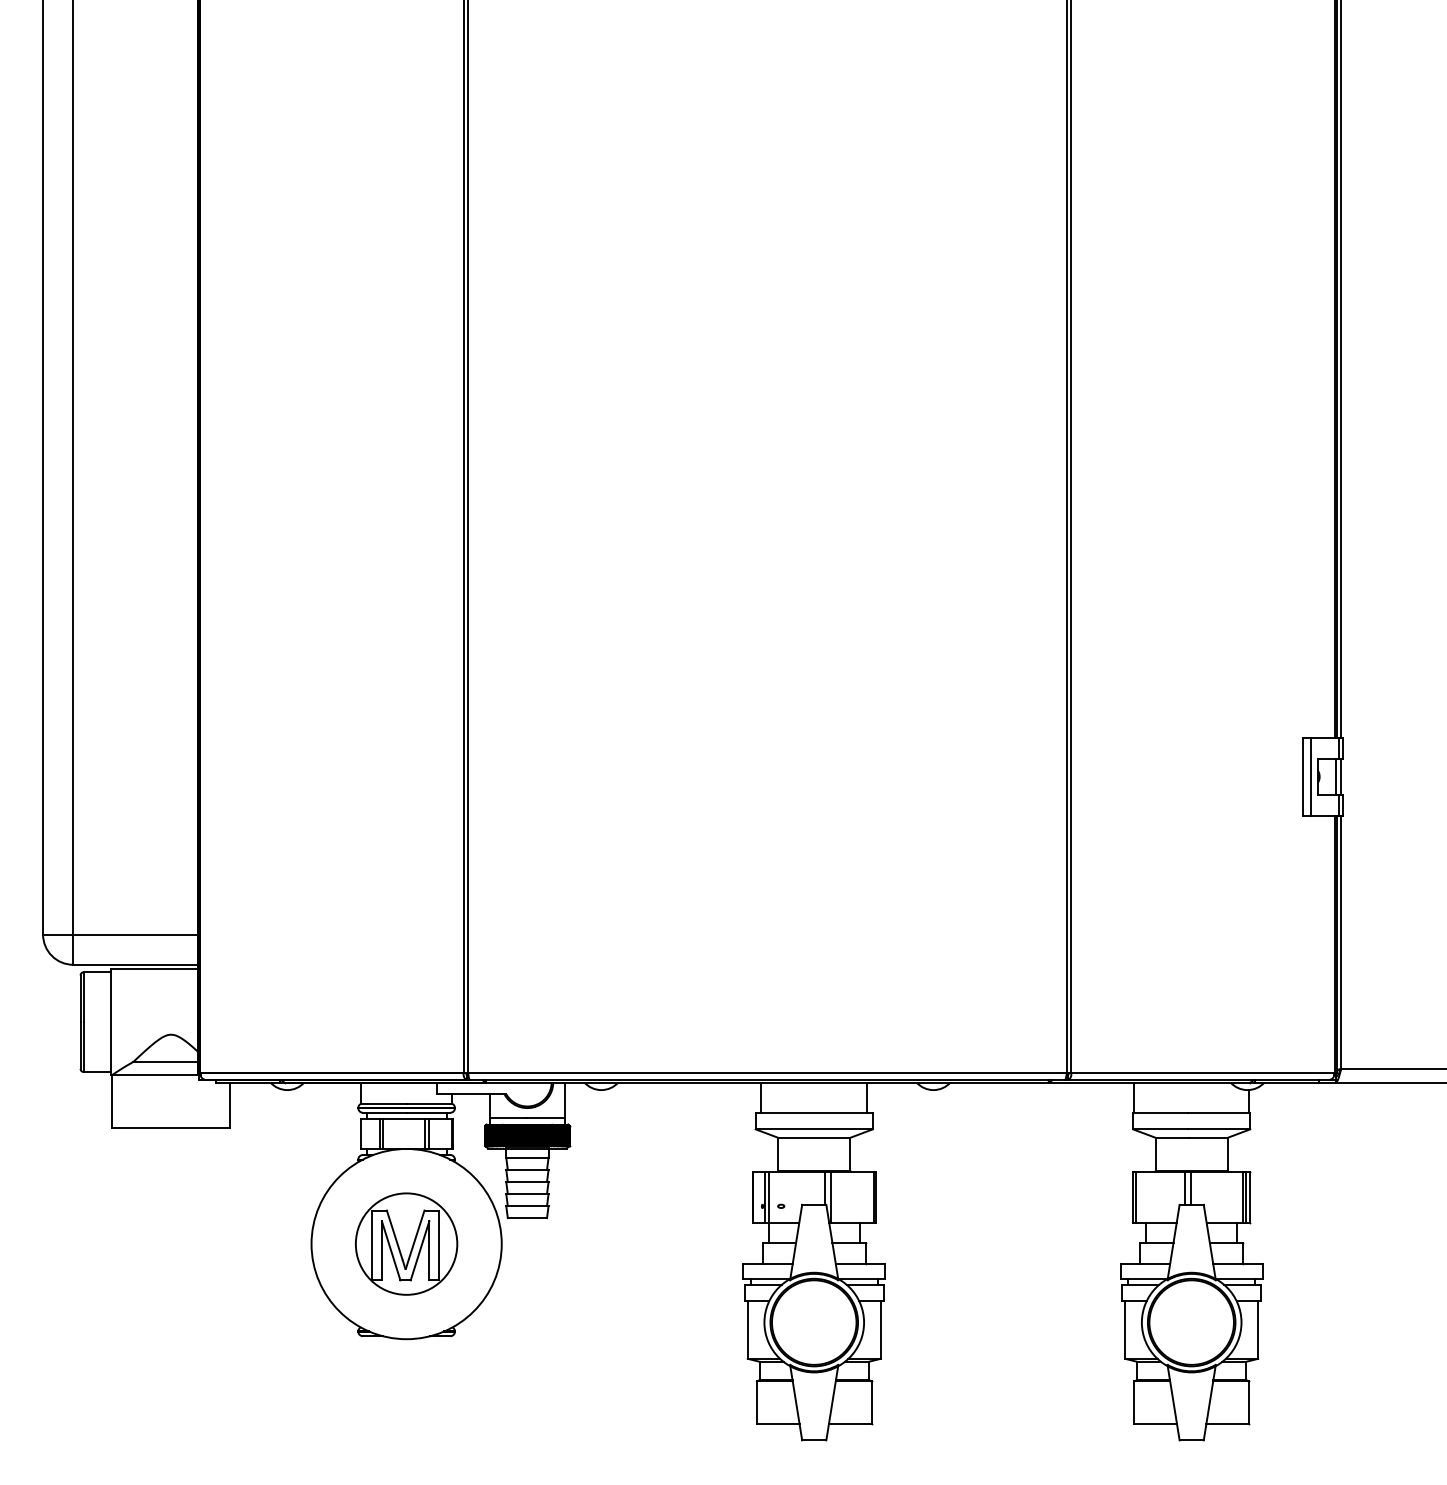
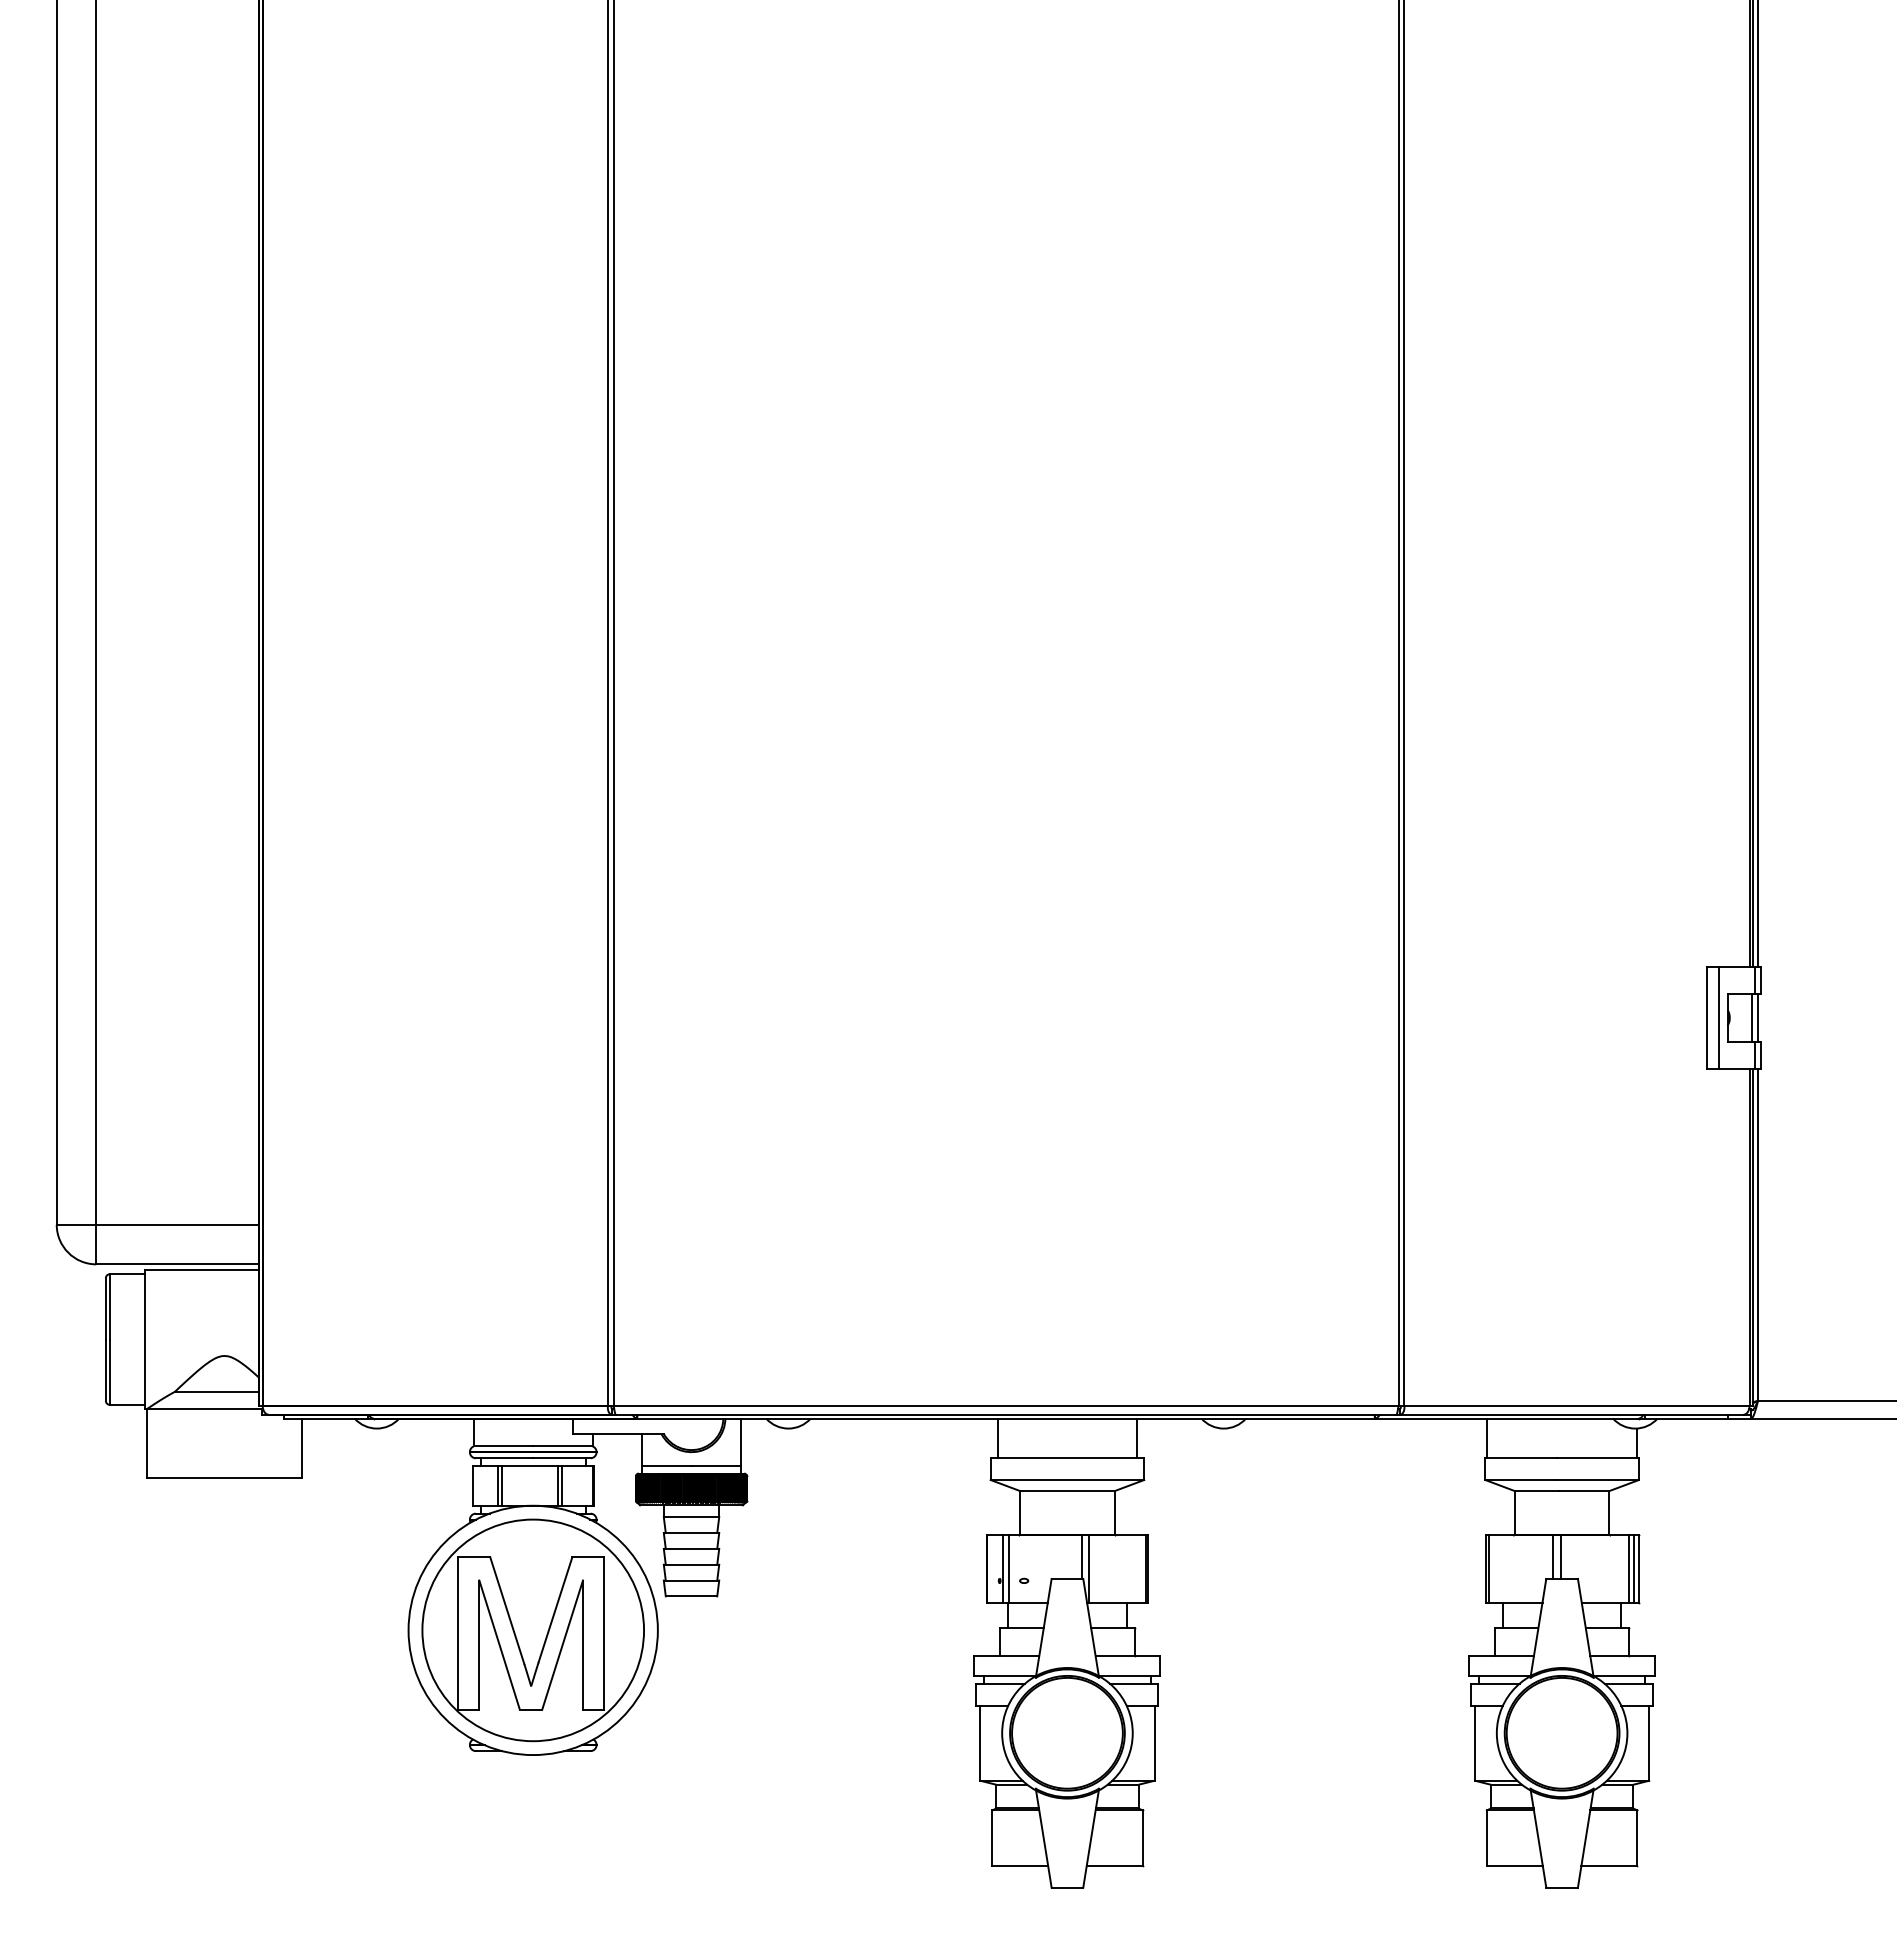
part: (406, 1244) -> (532, 1630), size x1.67

